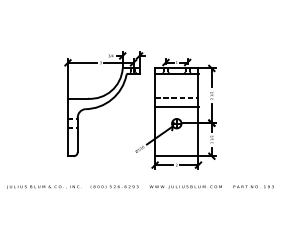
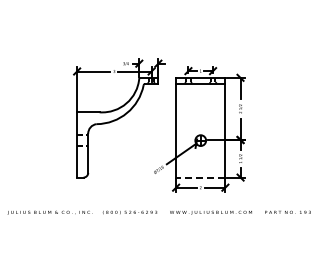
line: (176, 98) -> (200, 111), removed
line: (176, 106) -> (200, 121), removed
line: (176, 156) -> (200, 177), solid -> dashed

